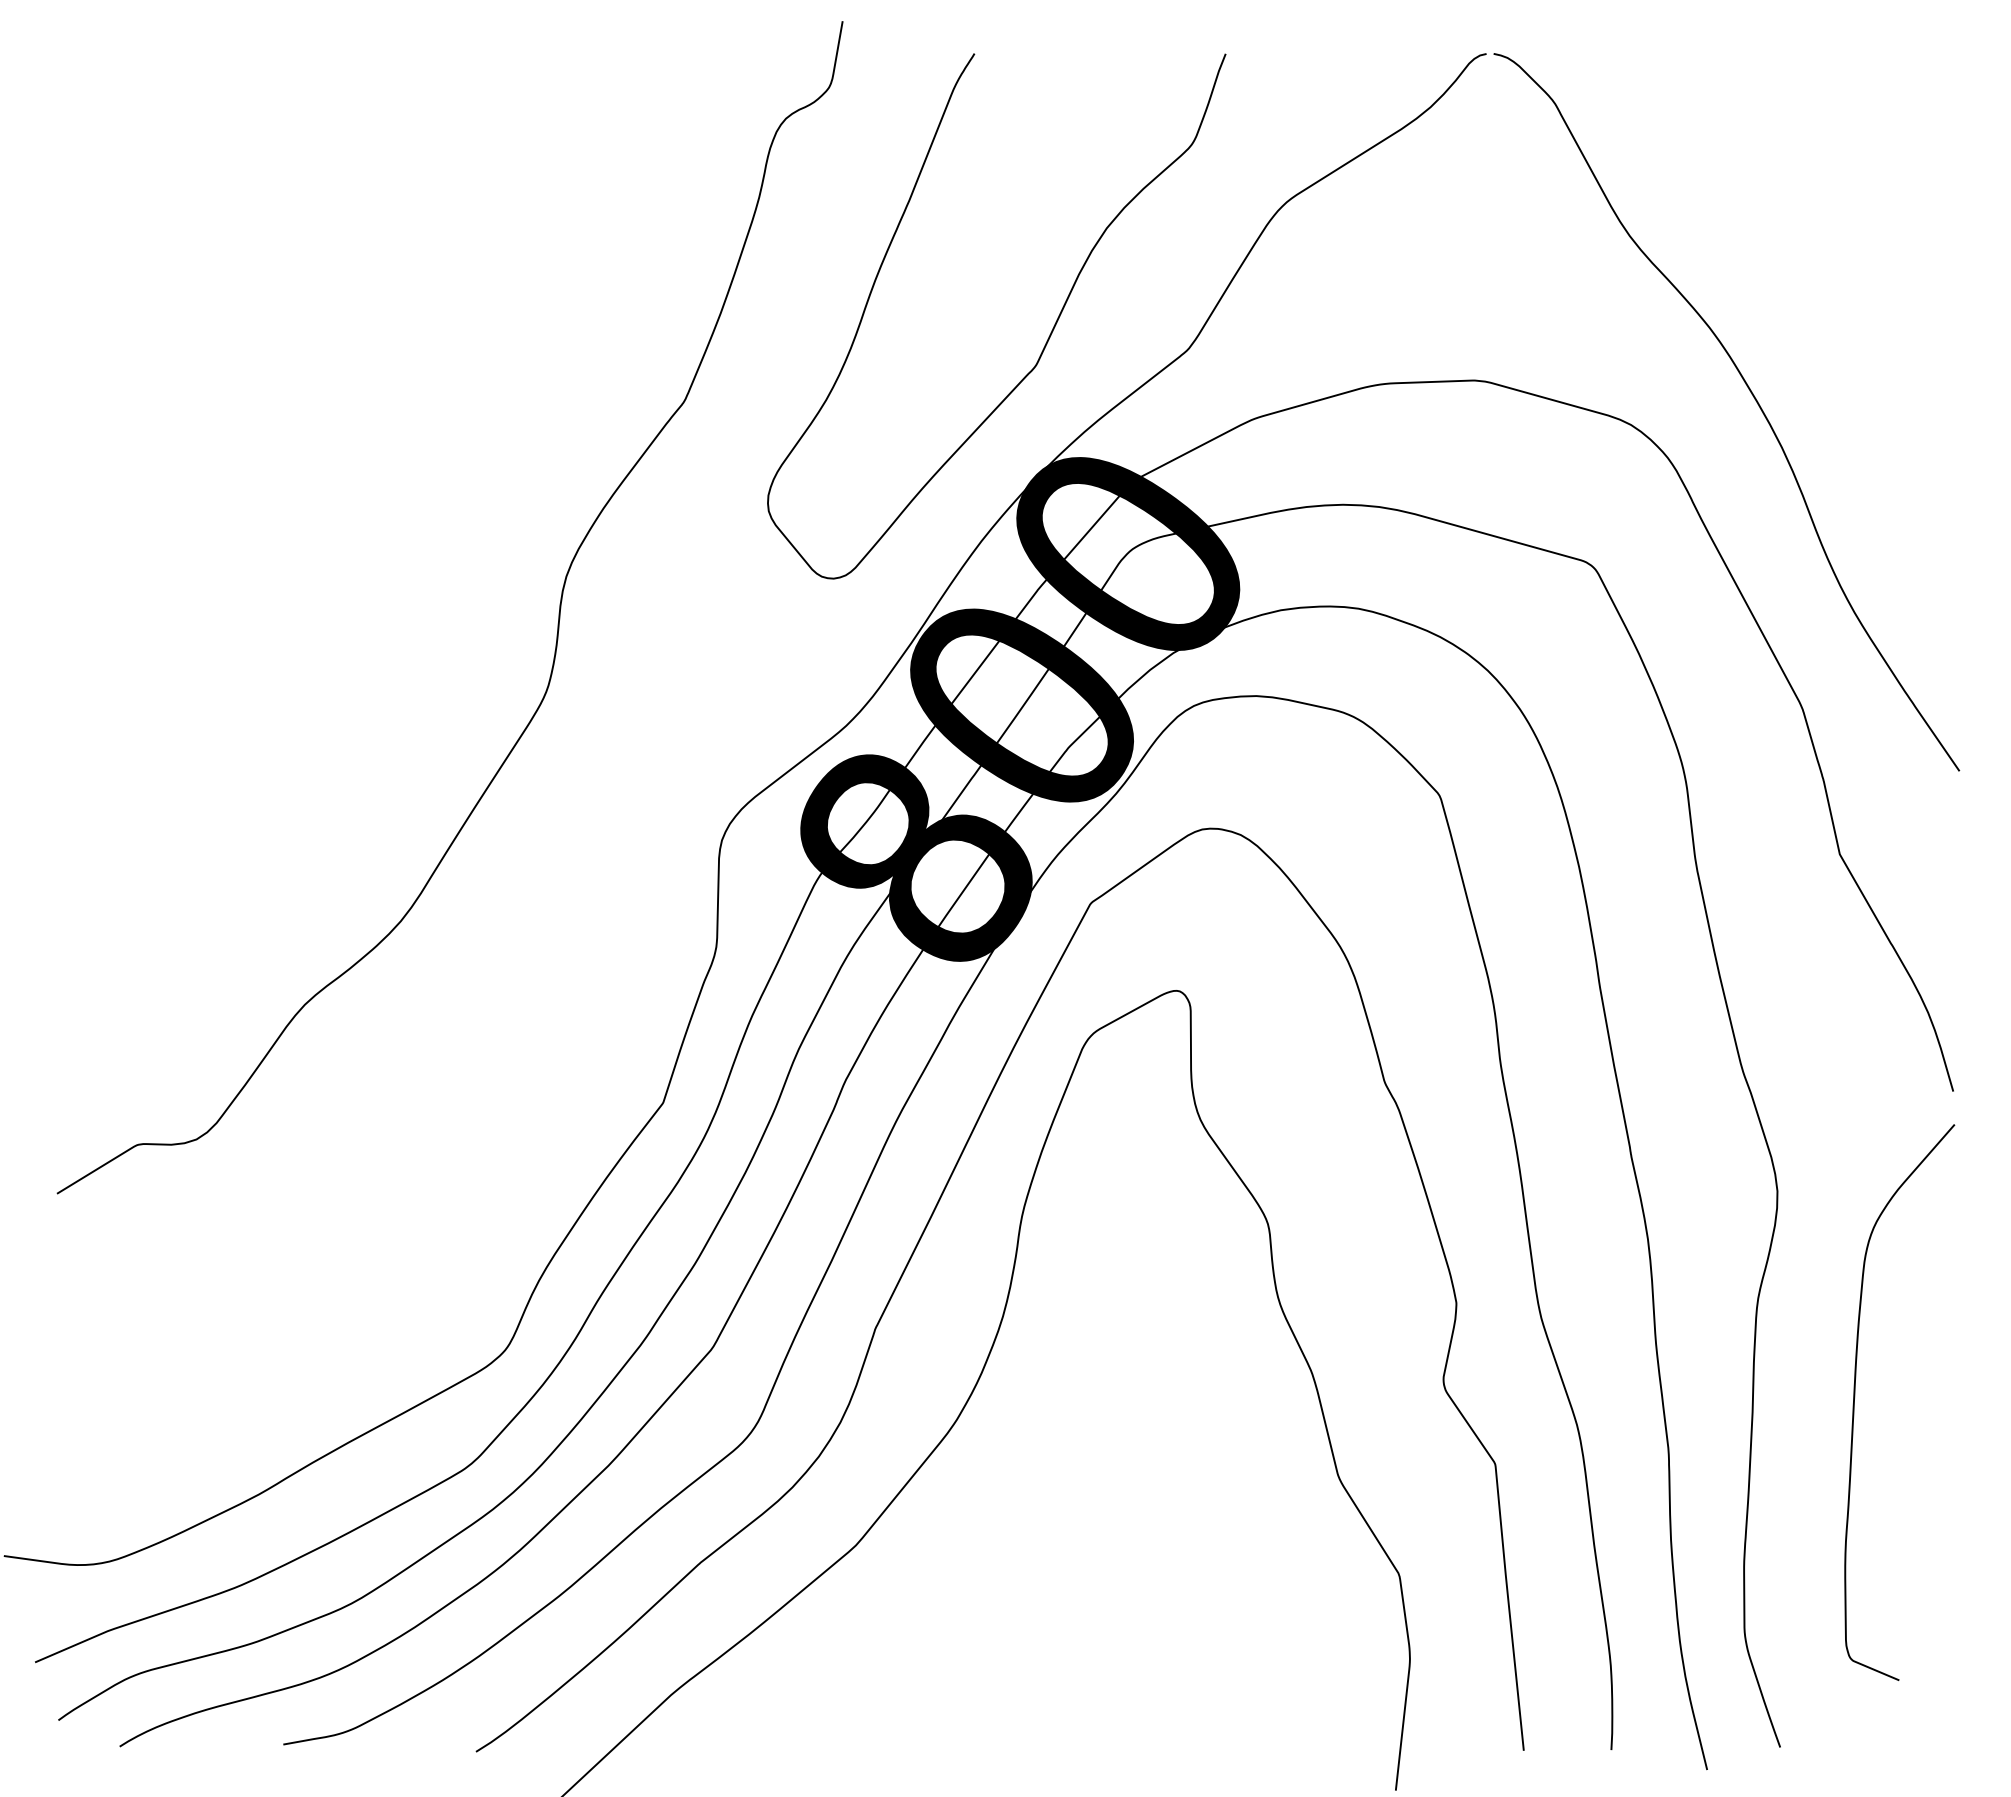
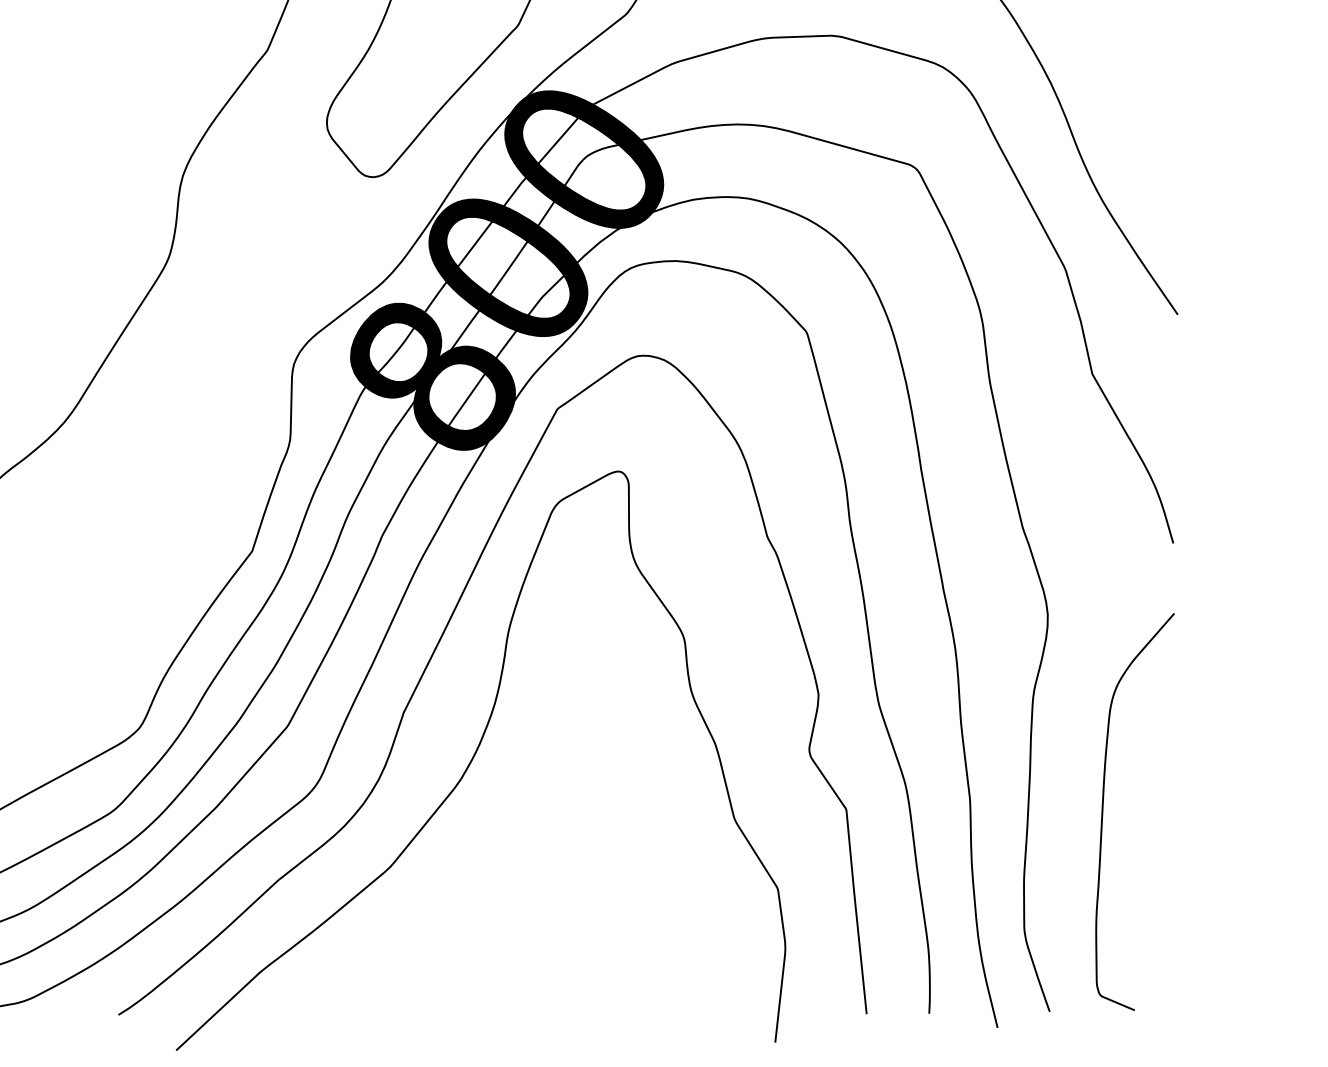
curve: (1855, 1397) -> (1103, 808), moved

